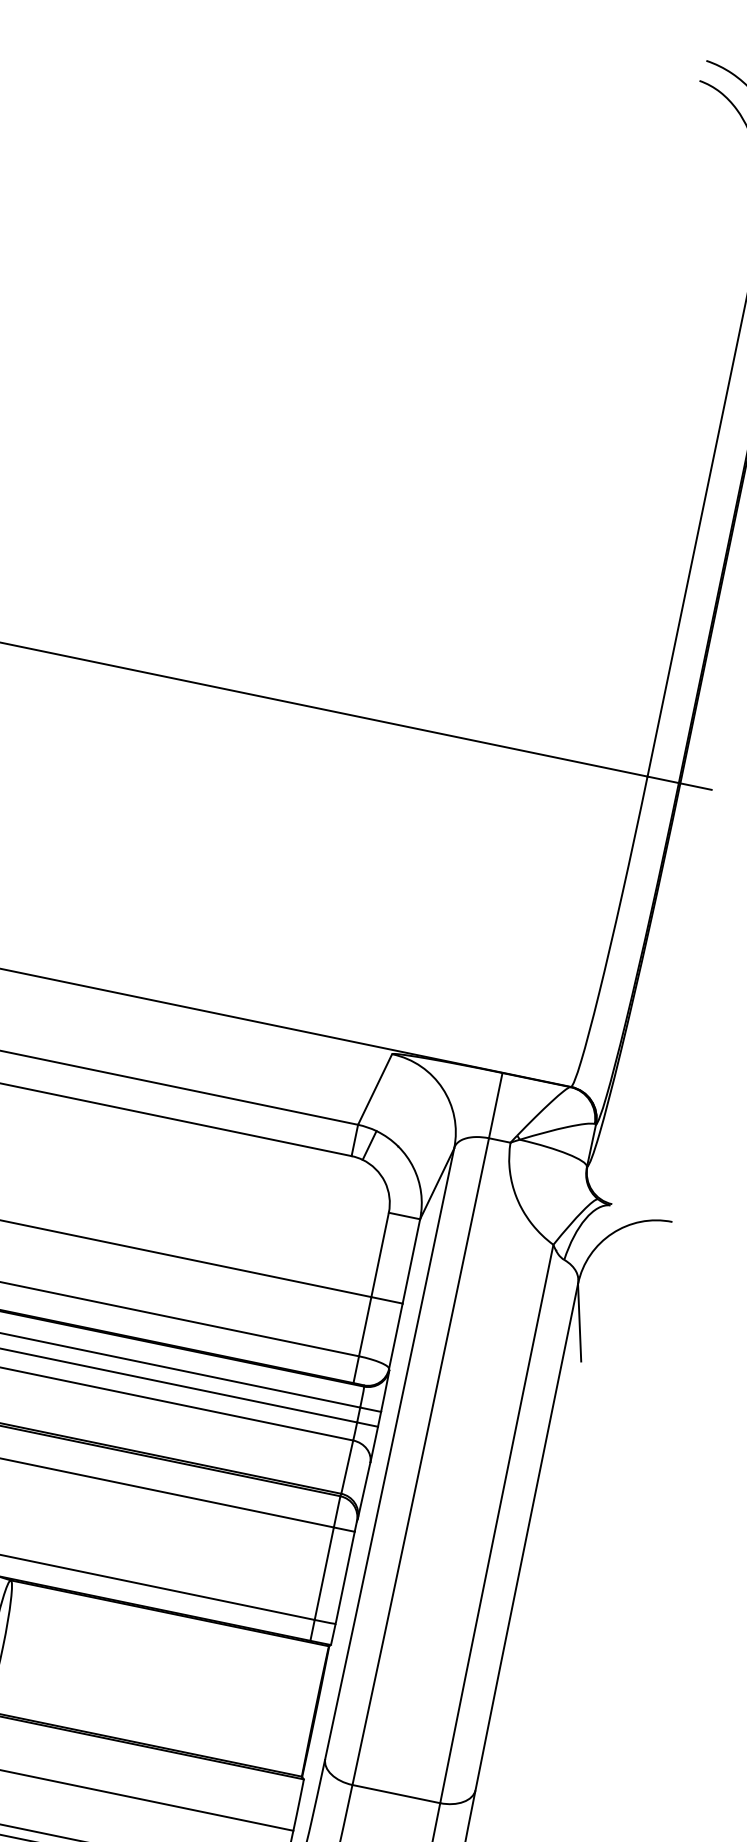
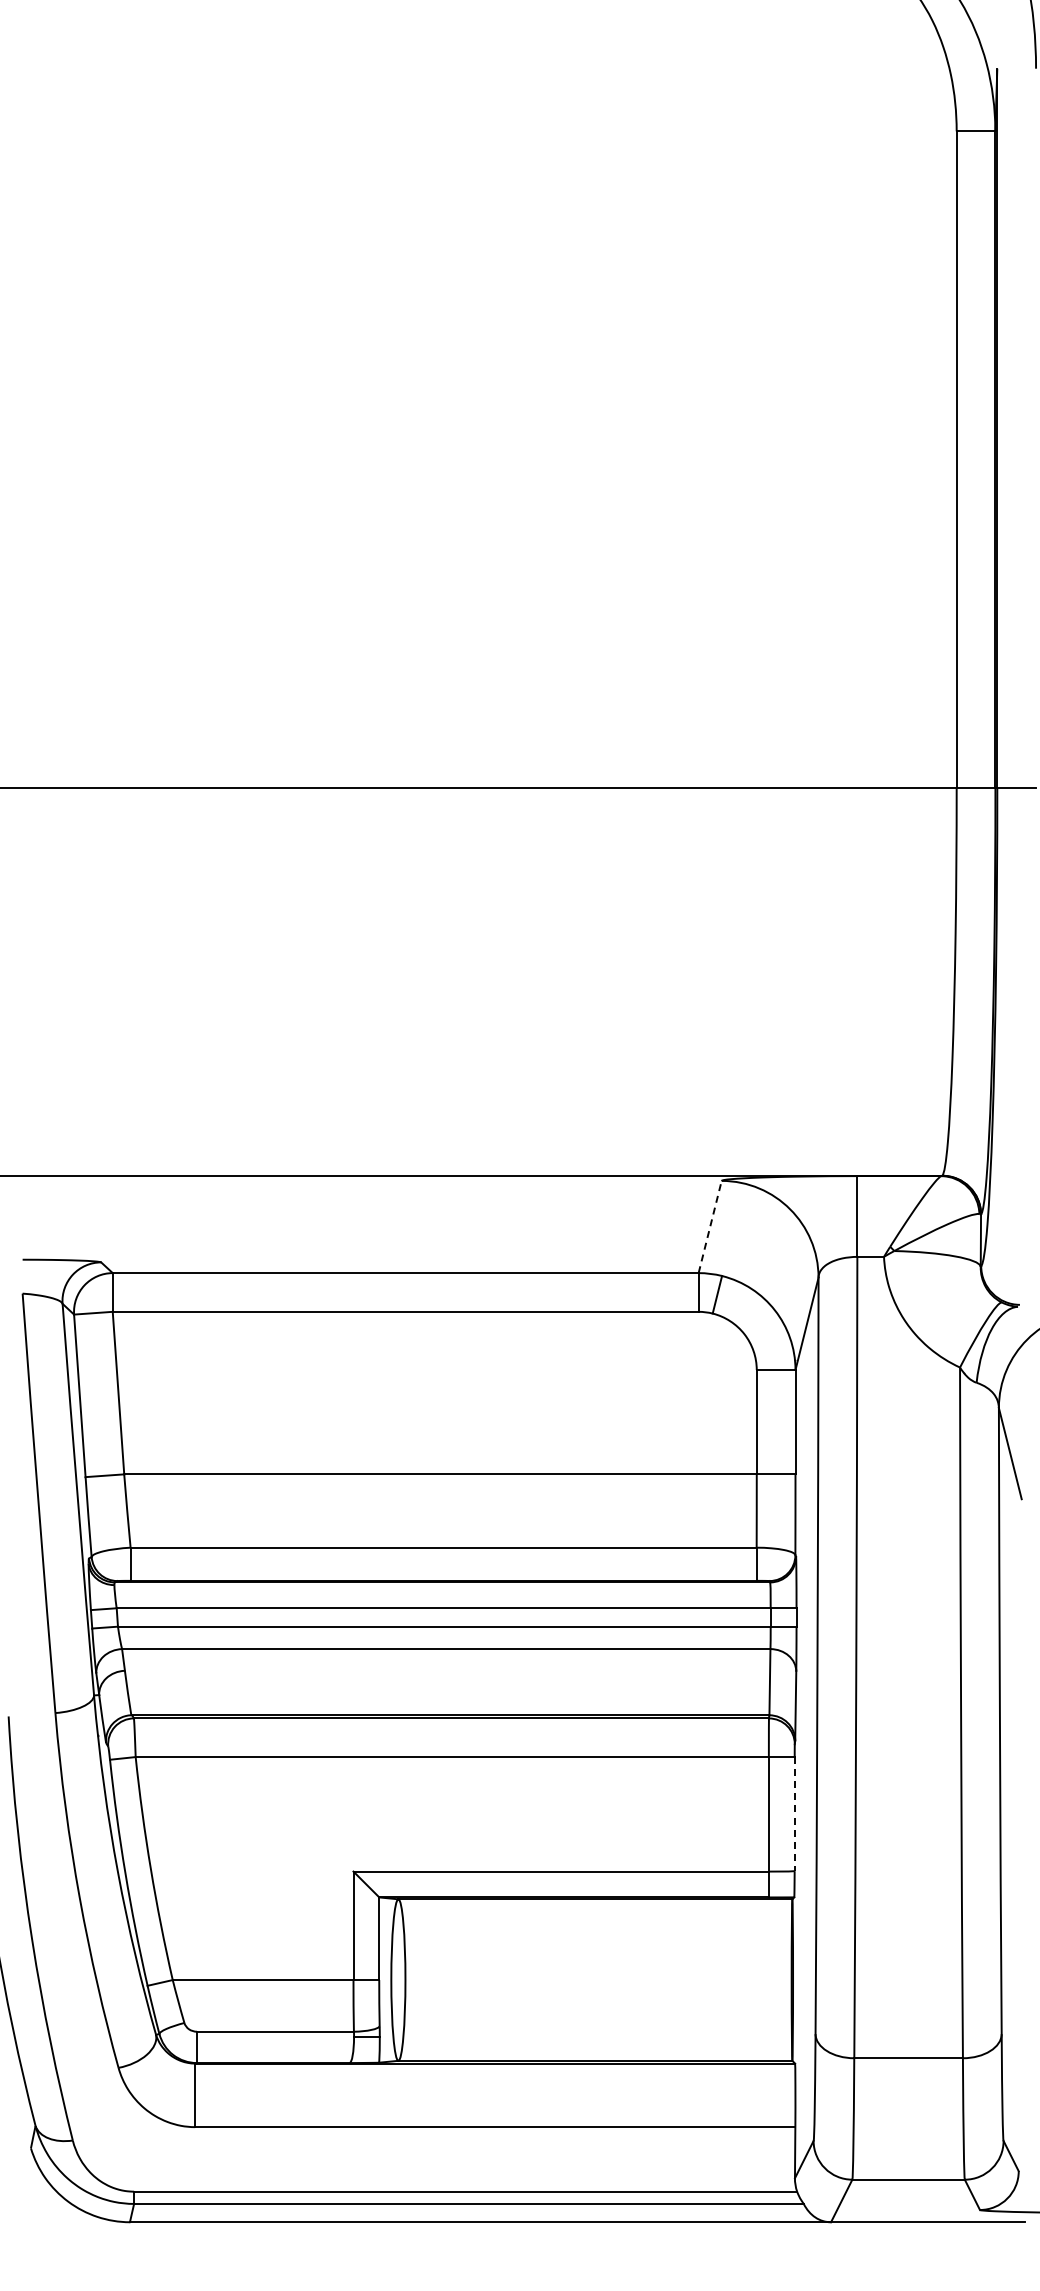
line: (375, 1089) -> (710, 1226), solid -> dashed
line: (344, 1578) -> (794, 1814), solid -> dashed

